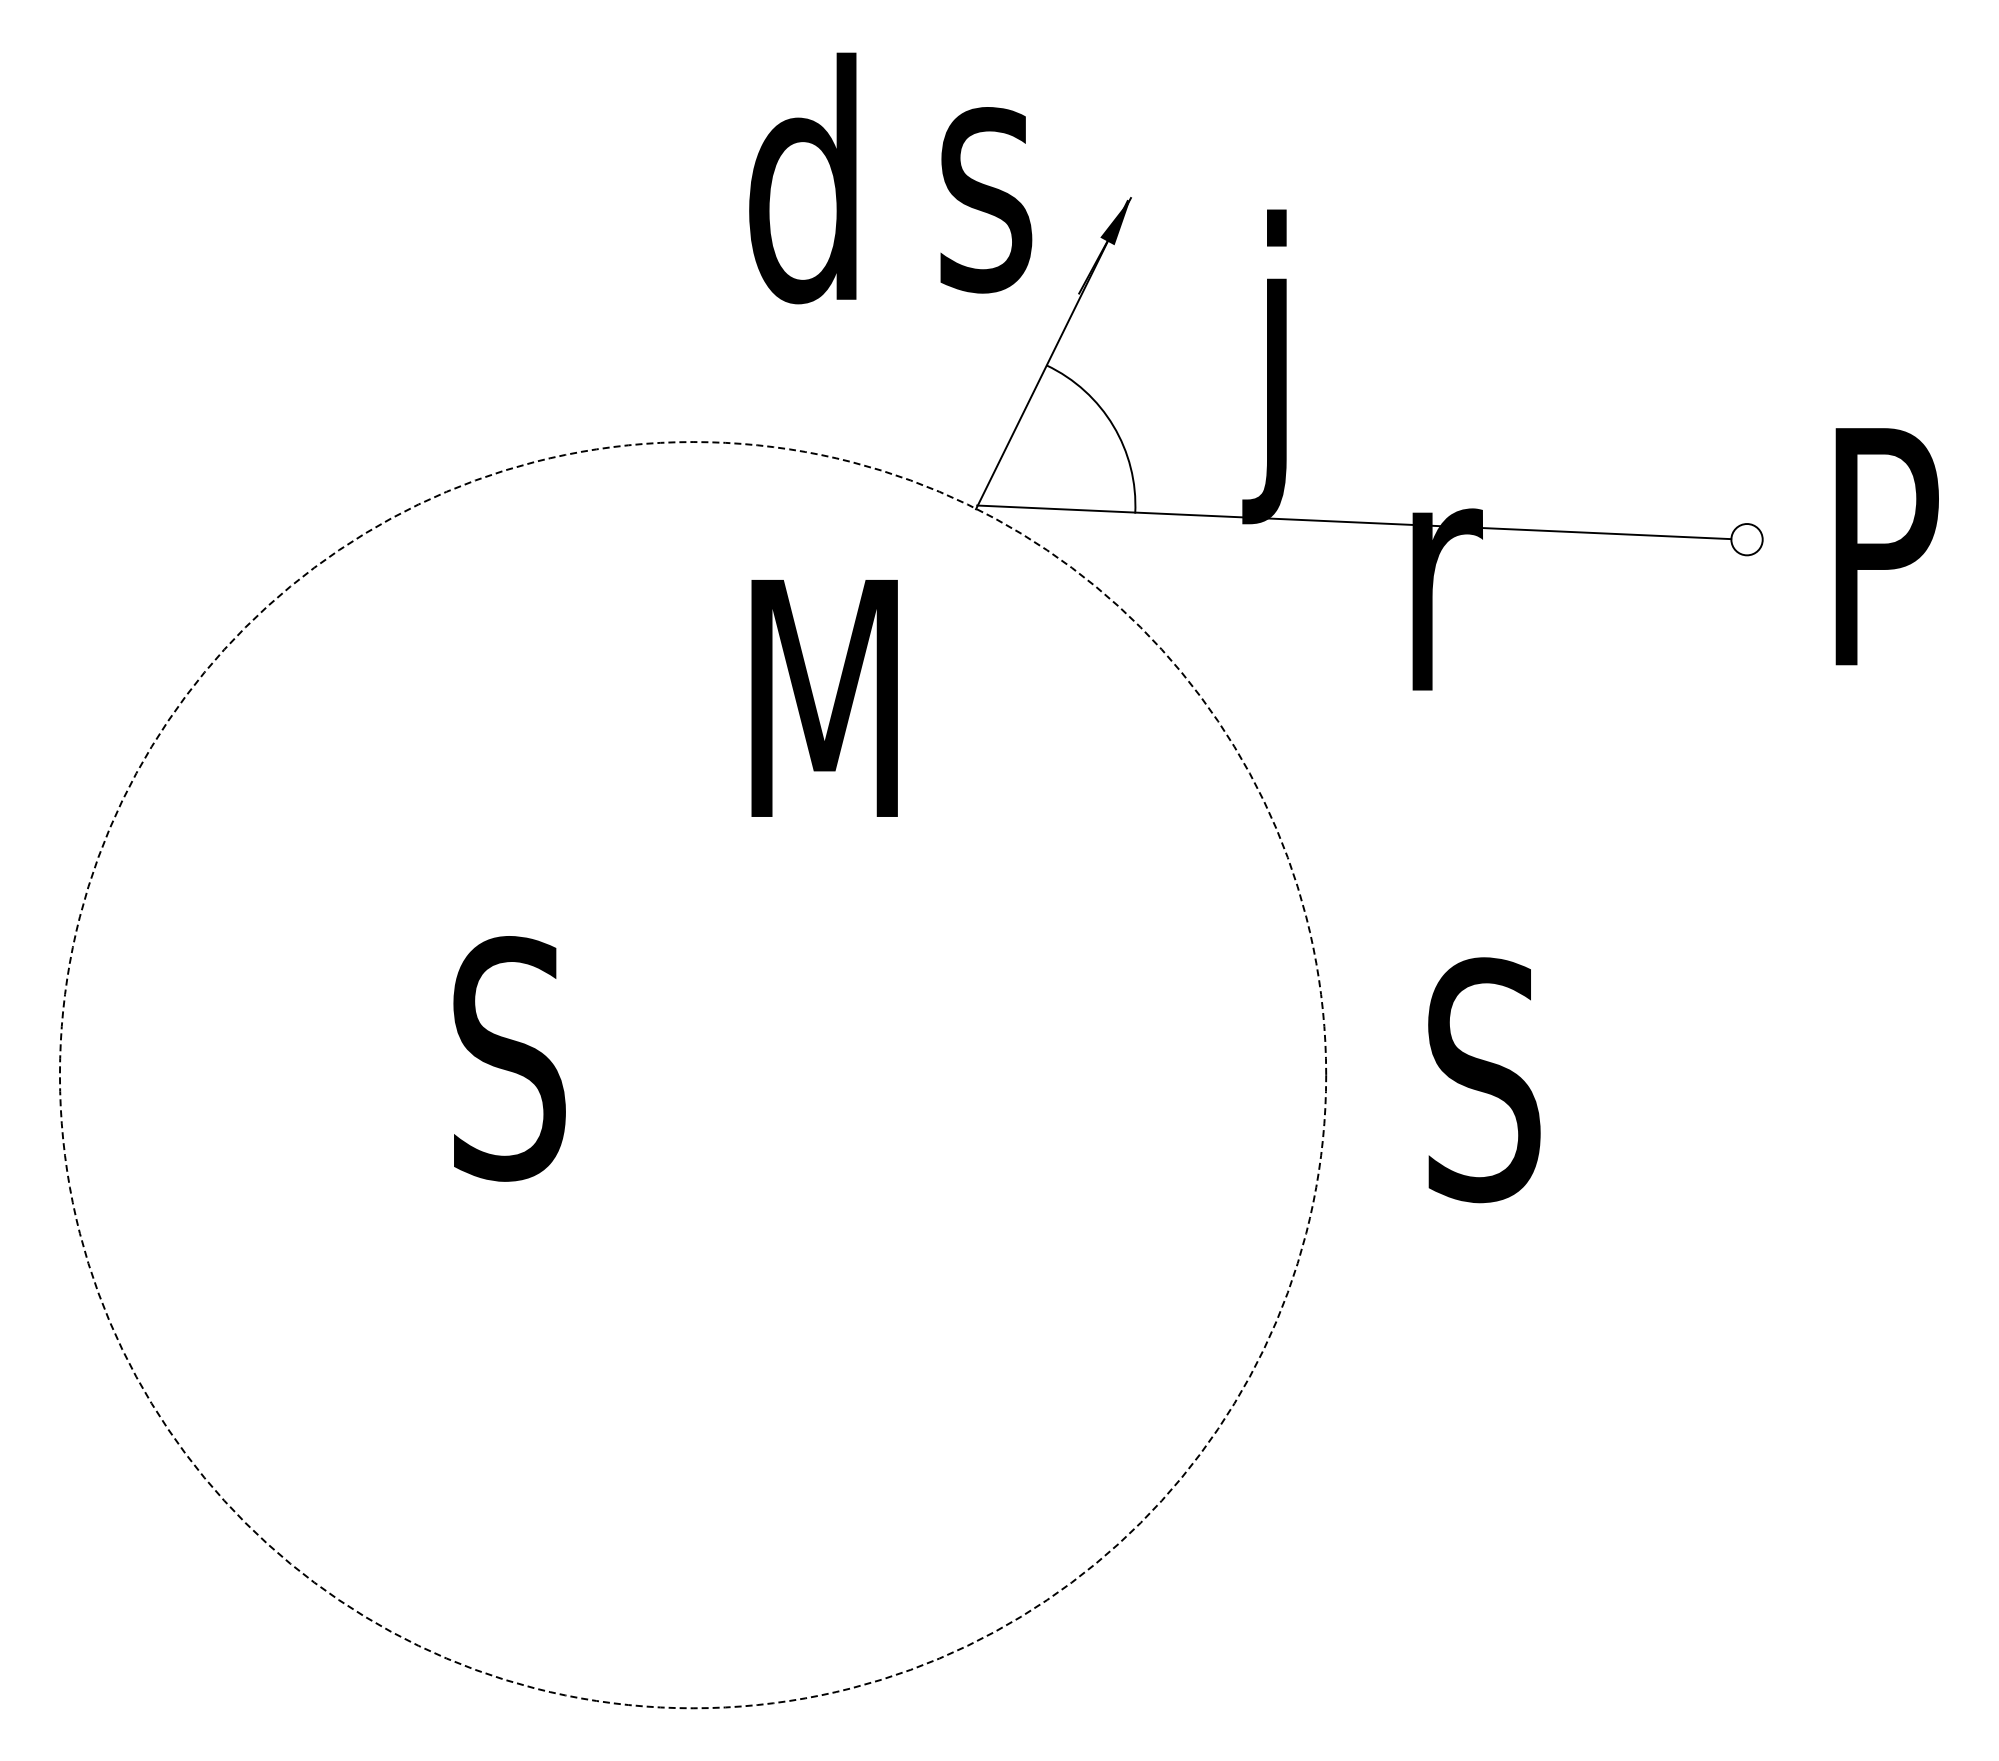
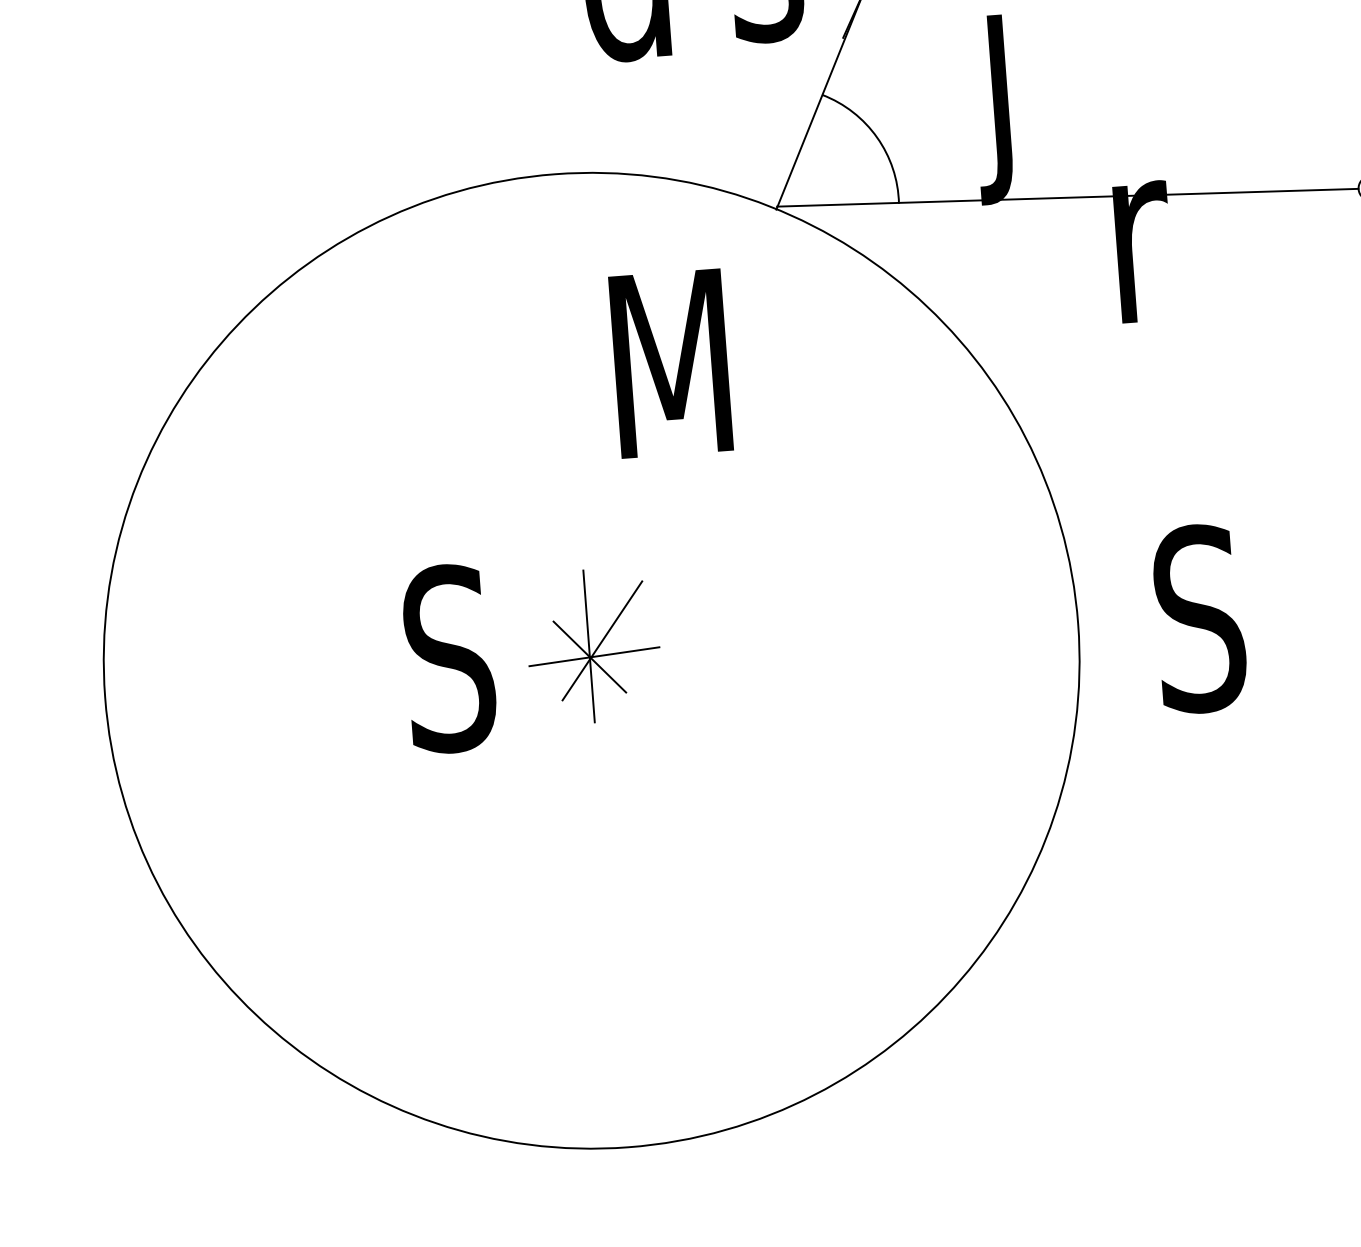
part: (696, 1056) -> (593, 646), added
circle: (692, 1075) -> (591, 661), dashed -> solid

